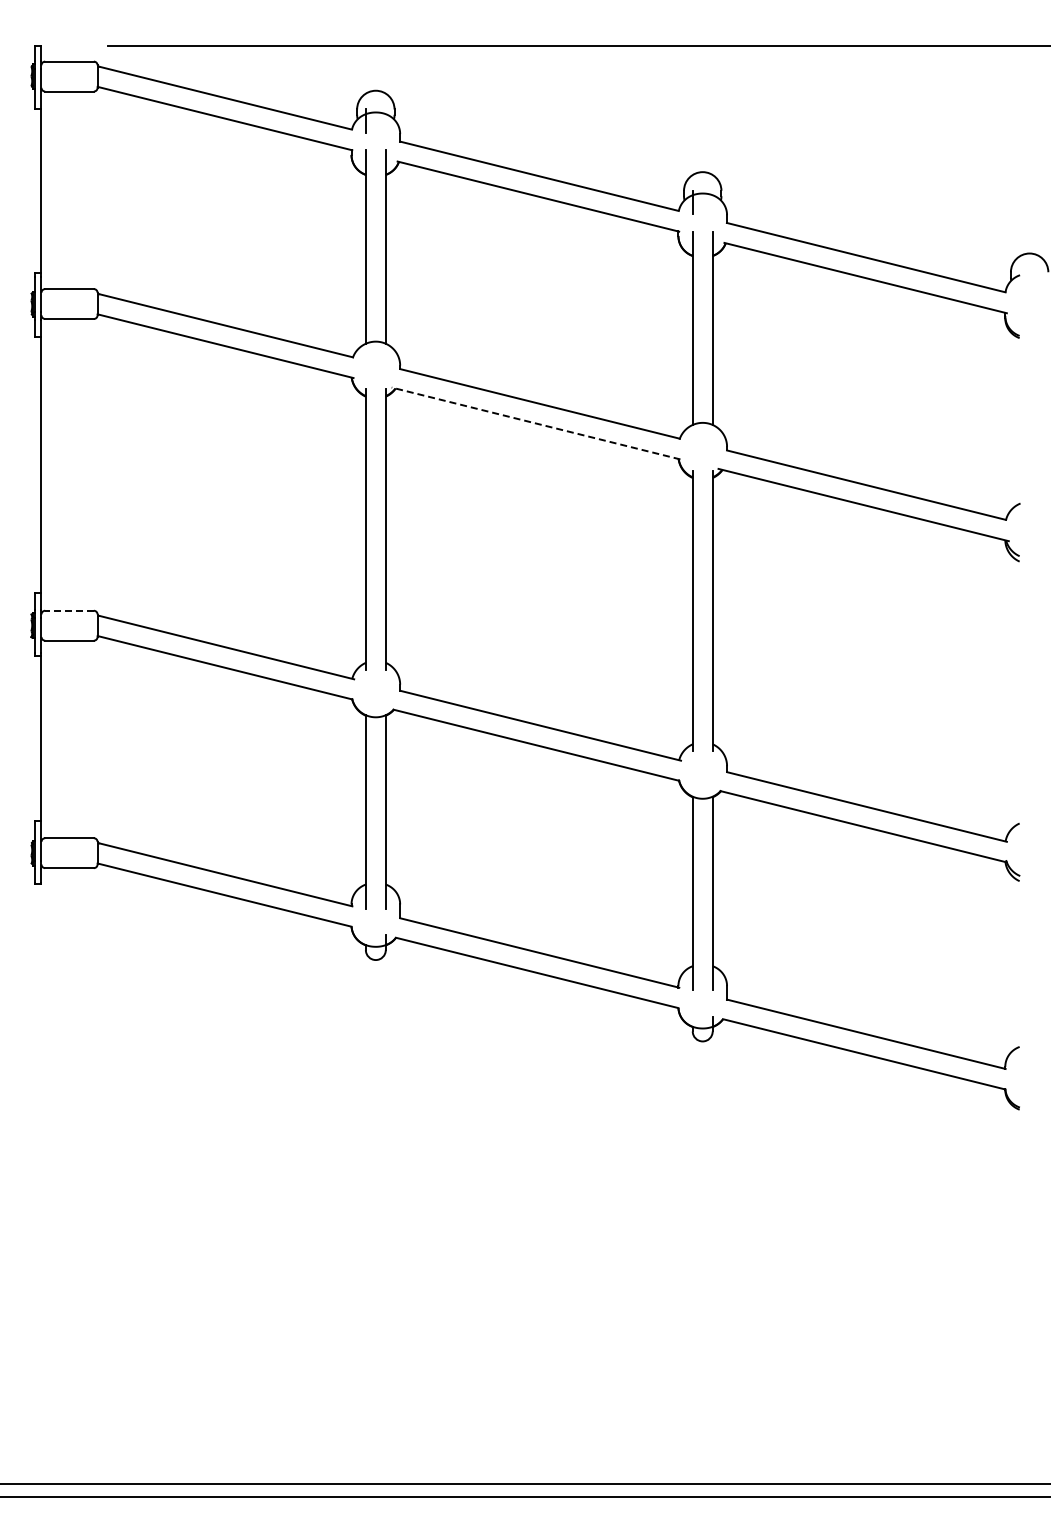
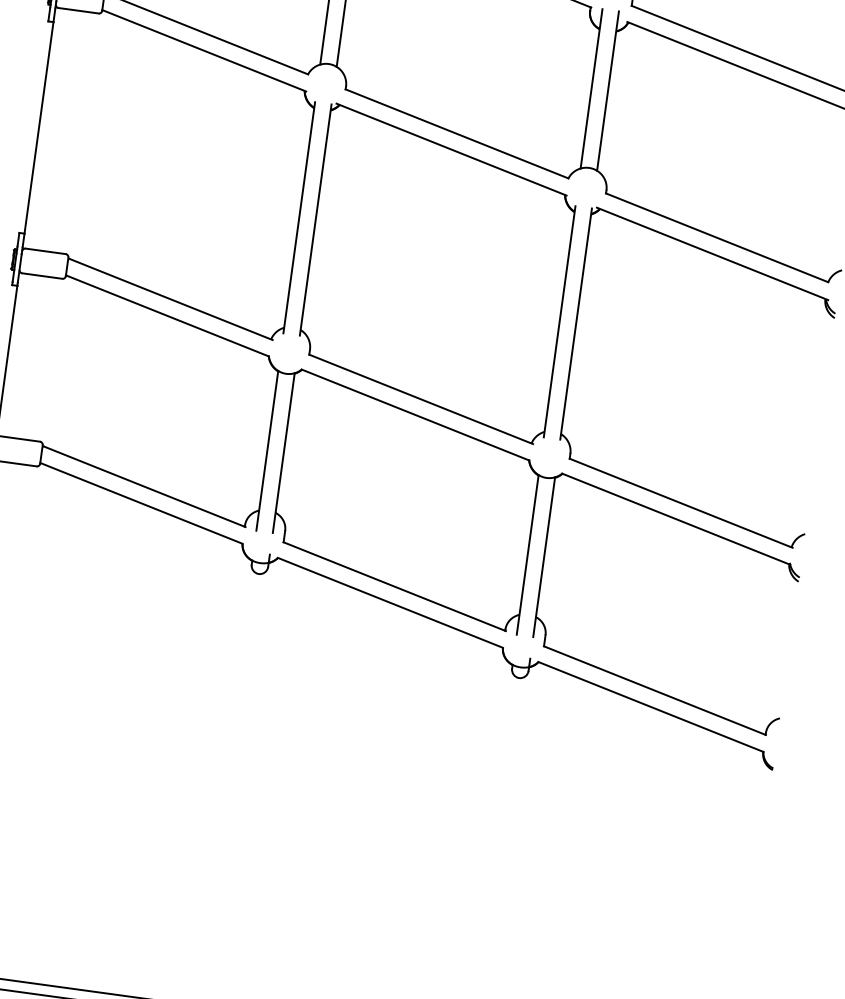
line: (536, 423) -> (451, 149), dashed -> solid
line: (69, 610) -> (45, 251), dashed -> solid

